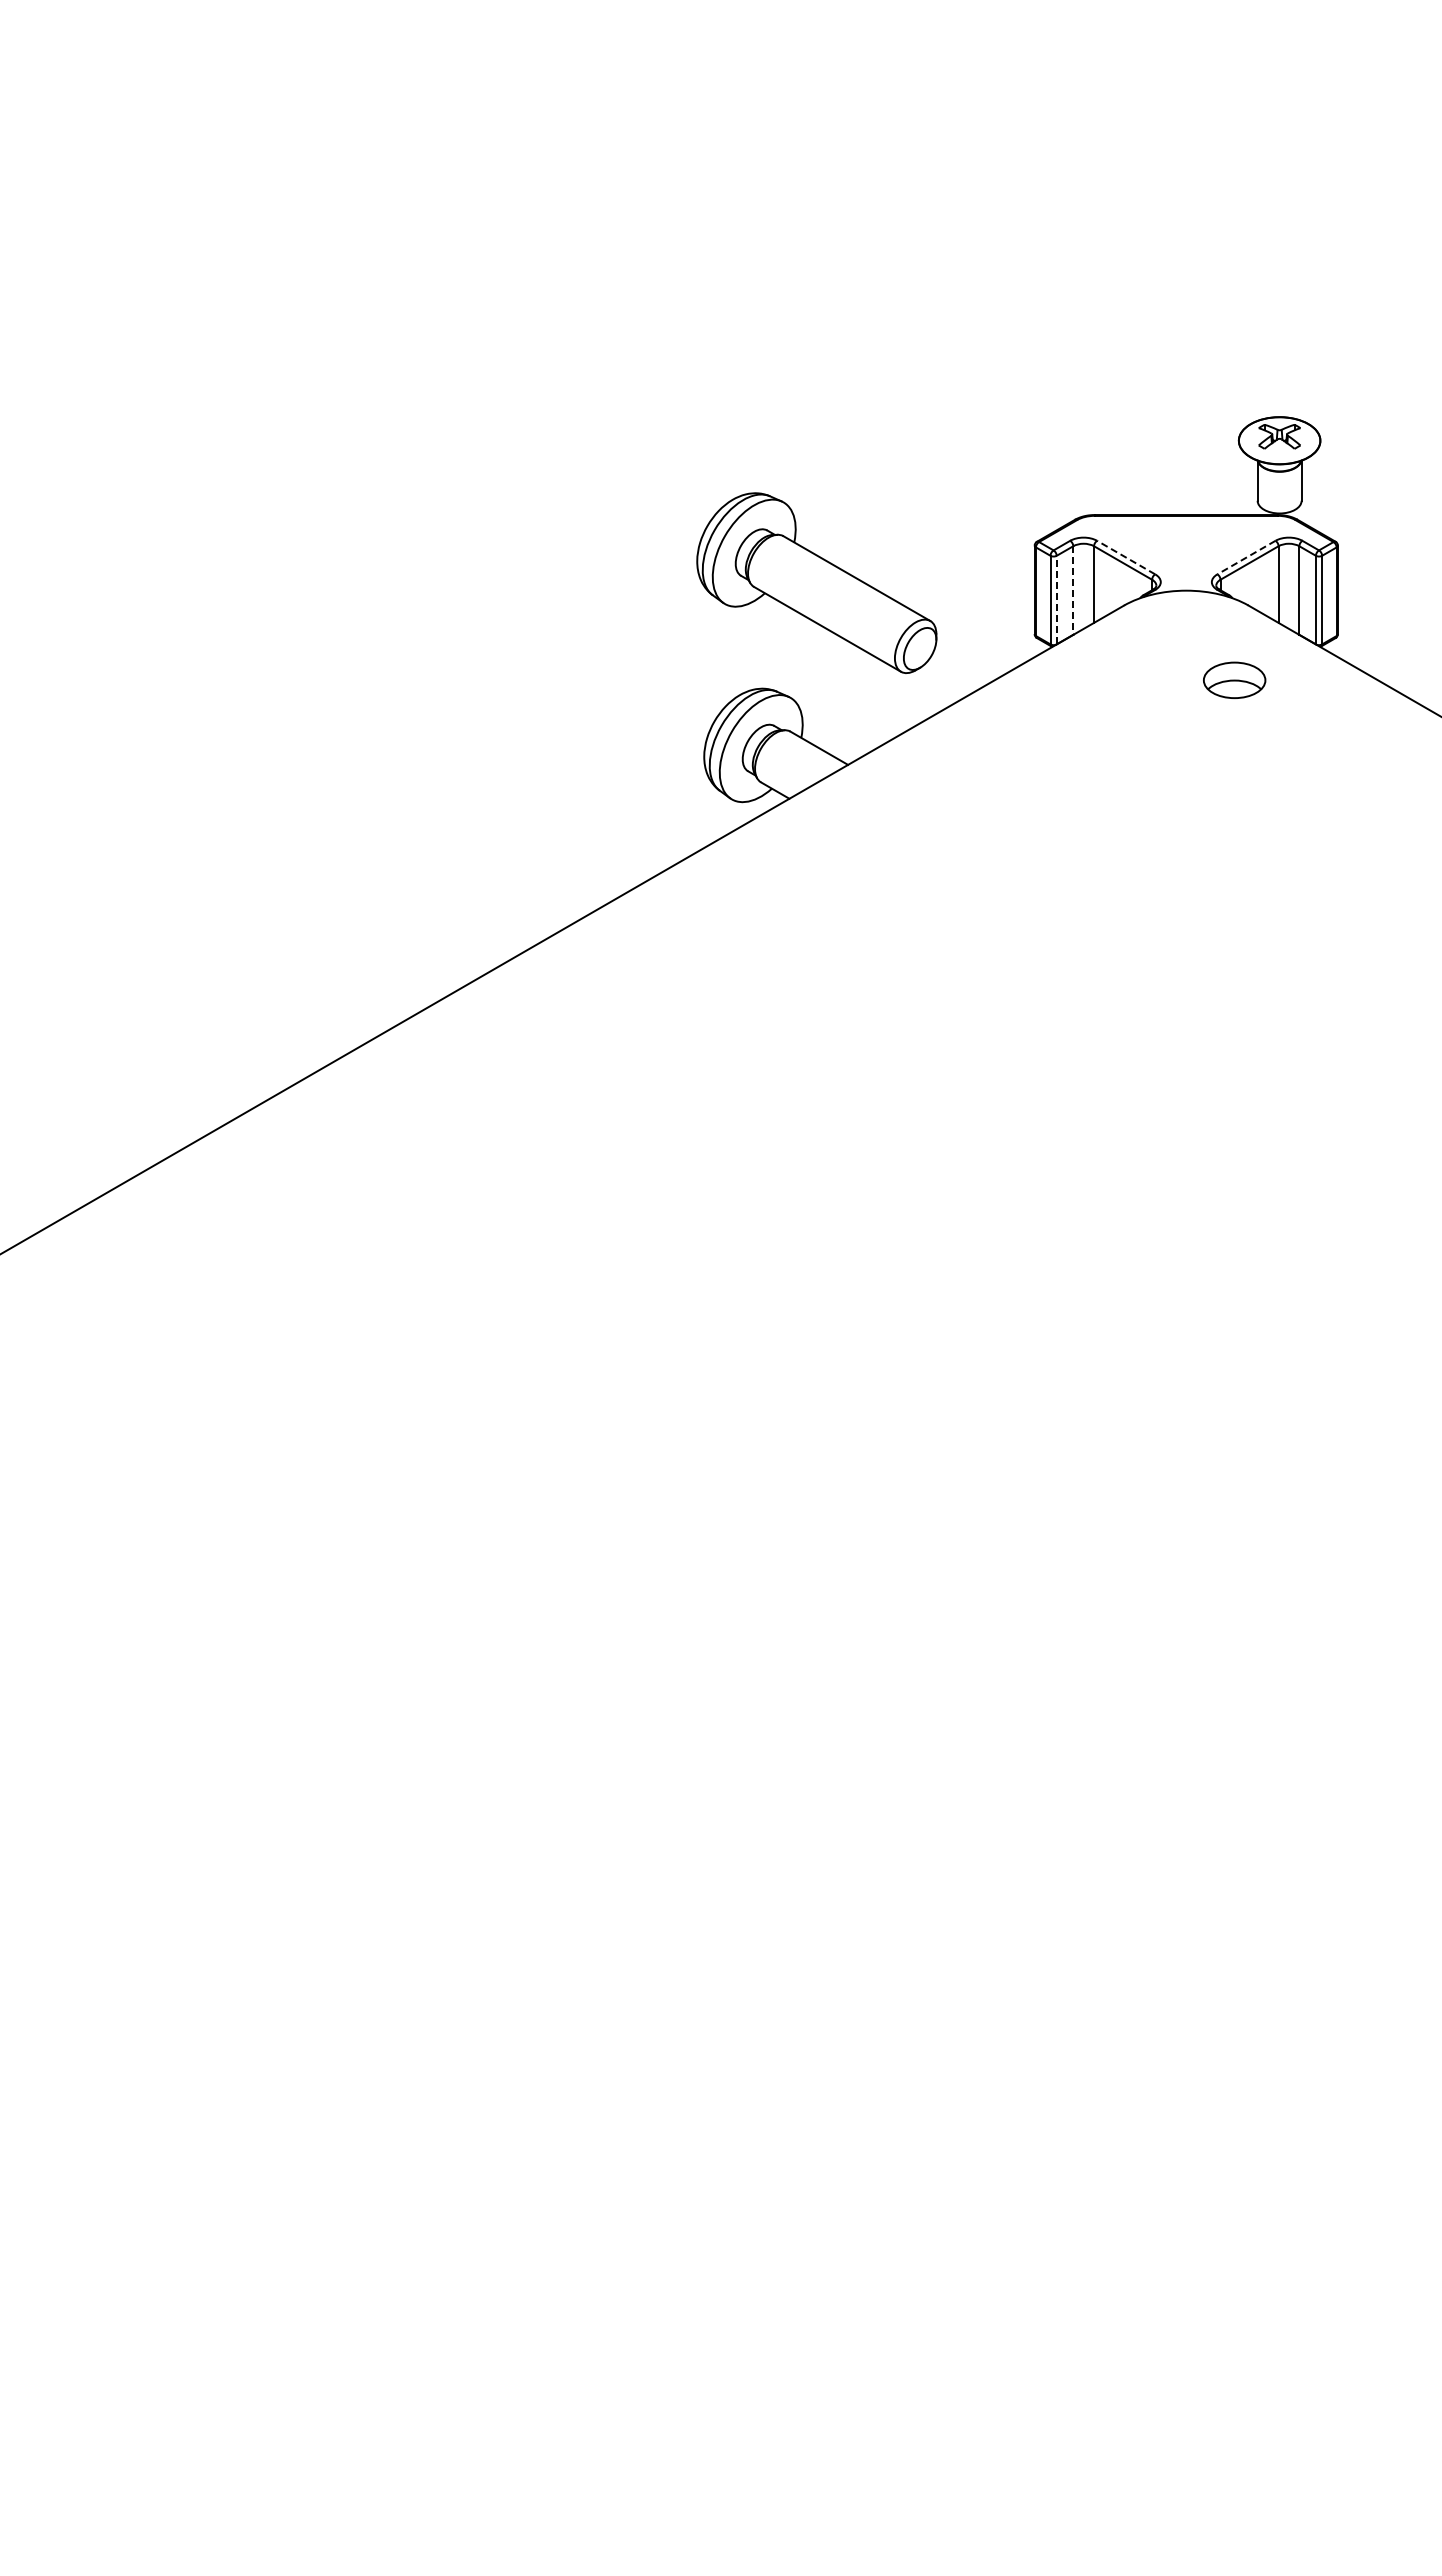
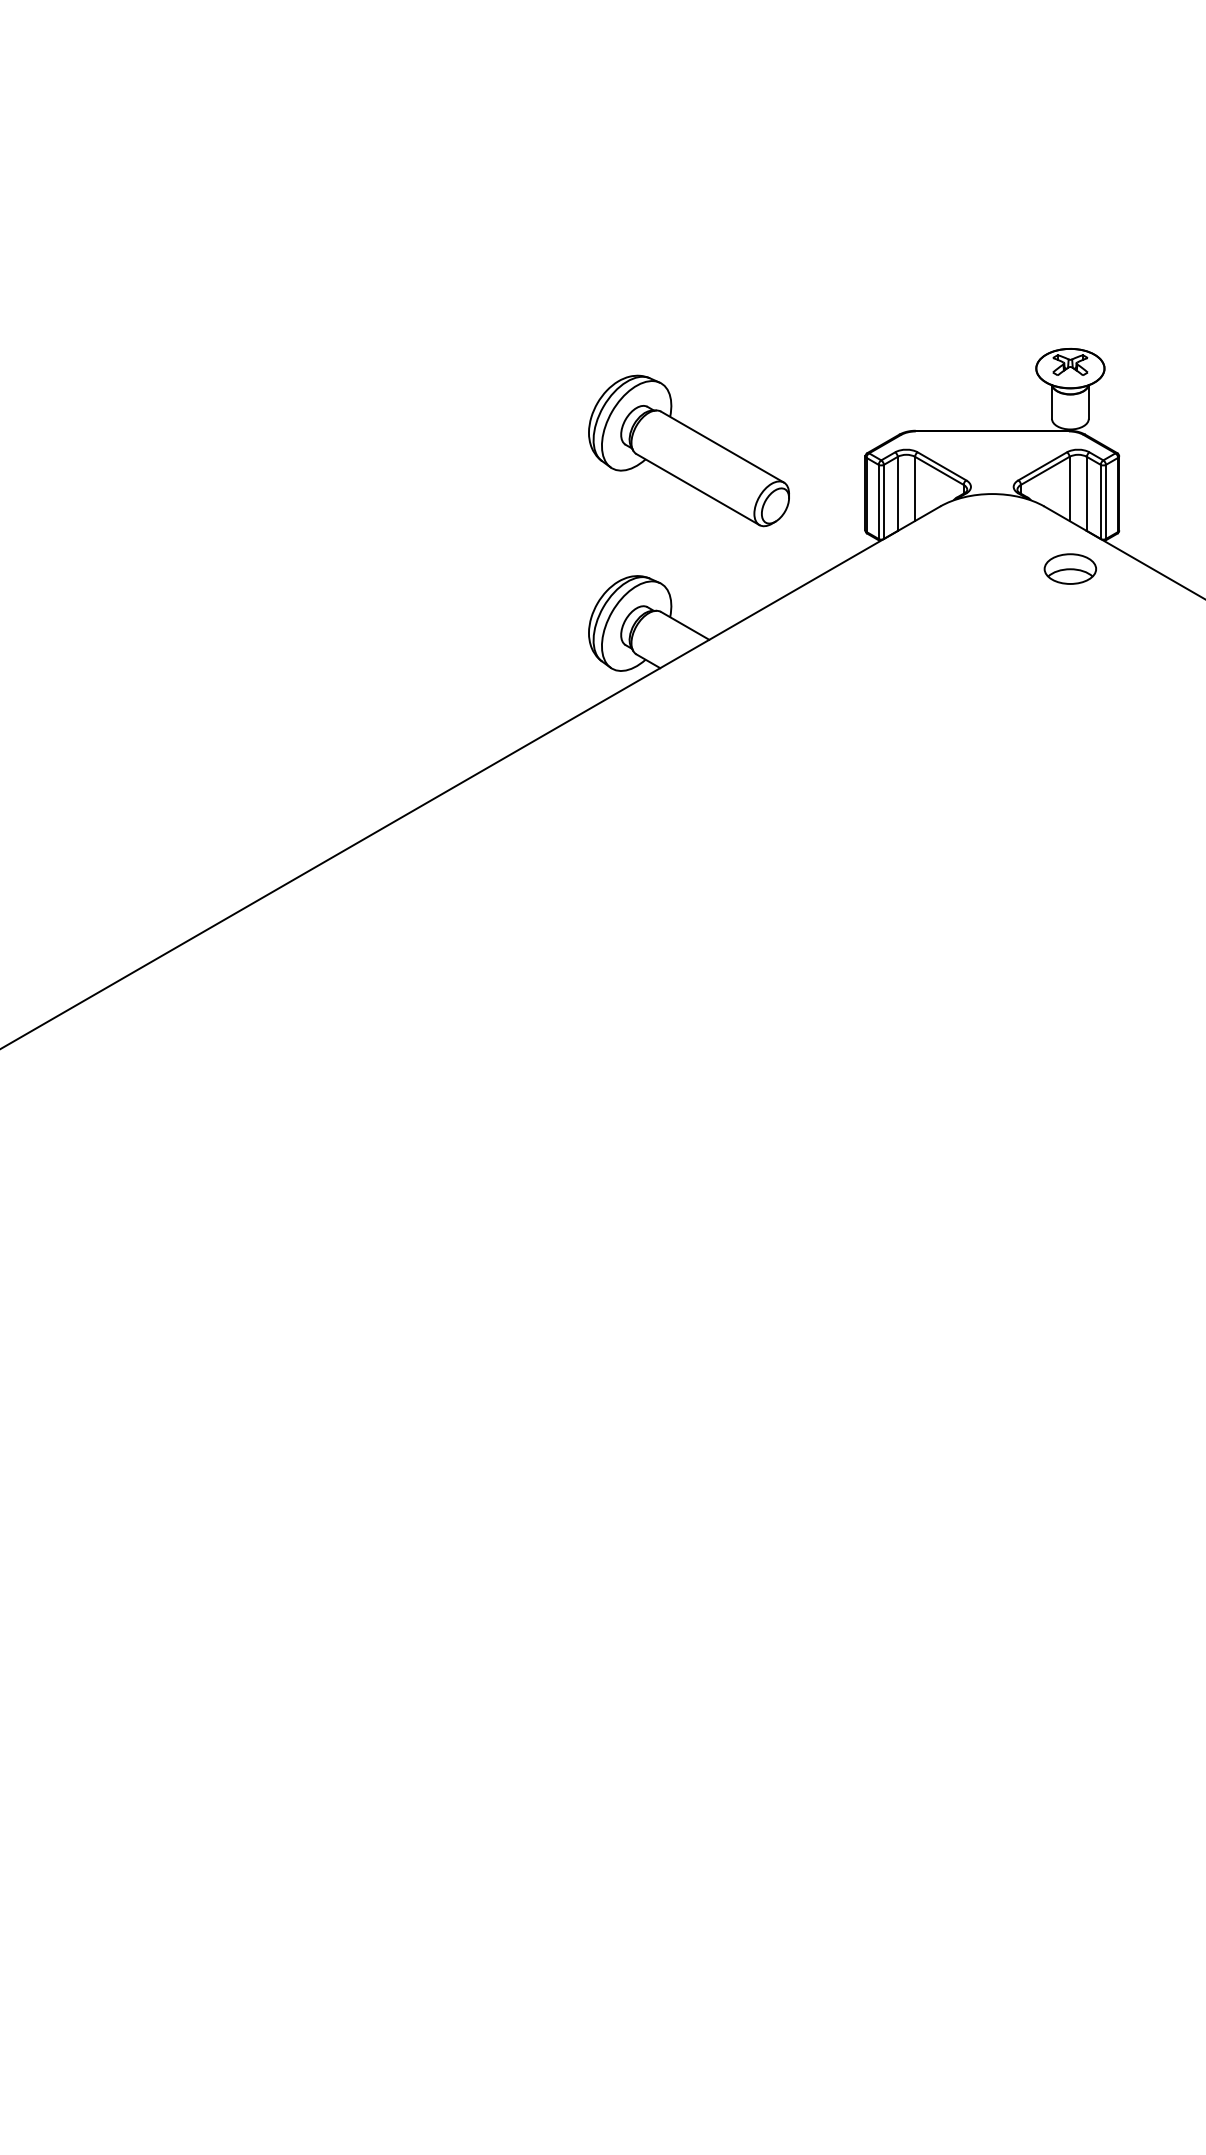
line: (1126, 557) -> (942, 466), dashed -> solid
line: (1246, 557) -> (1042, 466), dashed -> solid
part: (816, 582) -> (688, 450), moved
line: (1073, 591) -> (897, 494), dashed -> solid
line: (1056, 599) -> (883, 501), dashed -> solid
part: (1234, 679) -> (1070, 568), moved

